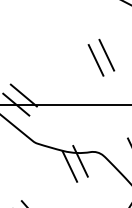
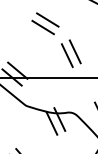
line: (63, 26) -> (47, 19), added
line: (57, 37) -> (42, 27), added
part: (101, 57) -> (71, 53), moved

